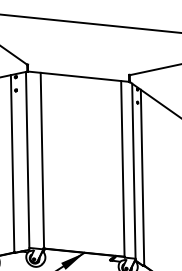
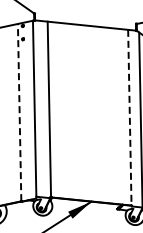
line: (12, 163) -> (19, 112), solid -> dashed
line: (122, 168) -> (129, 117), solid -> dashed

